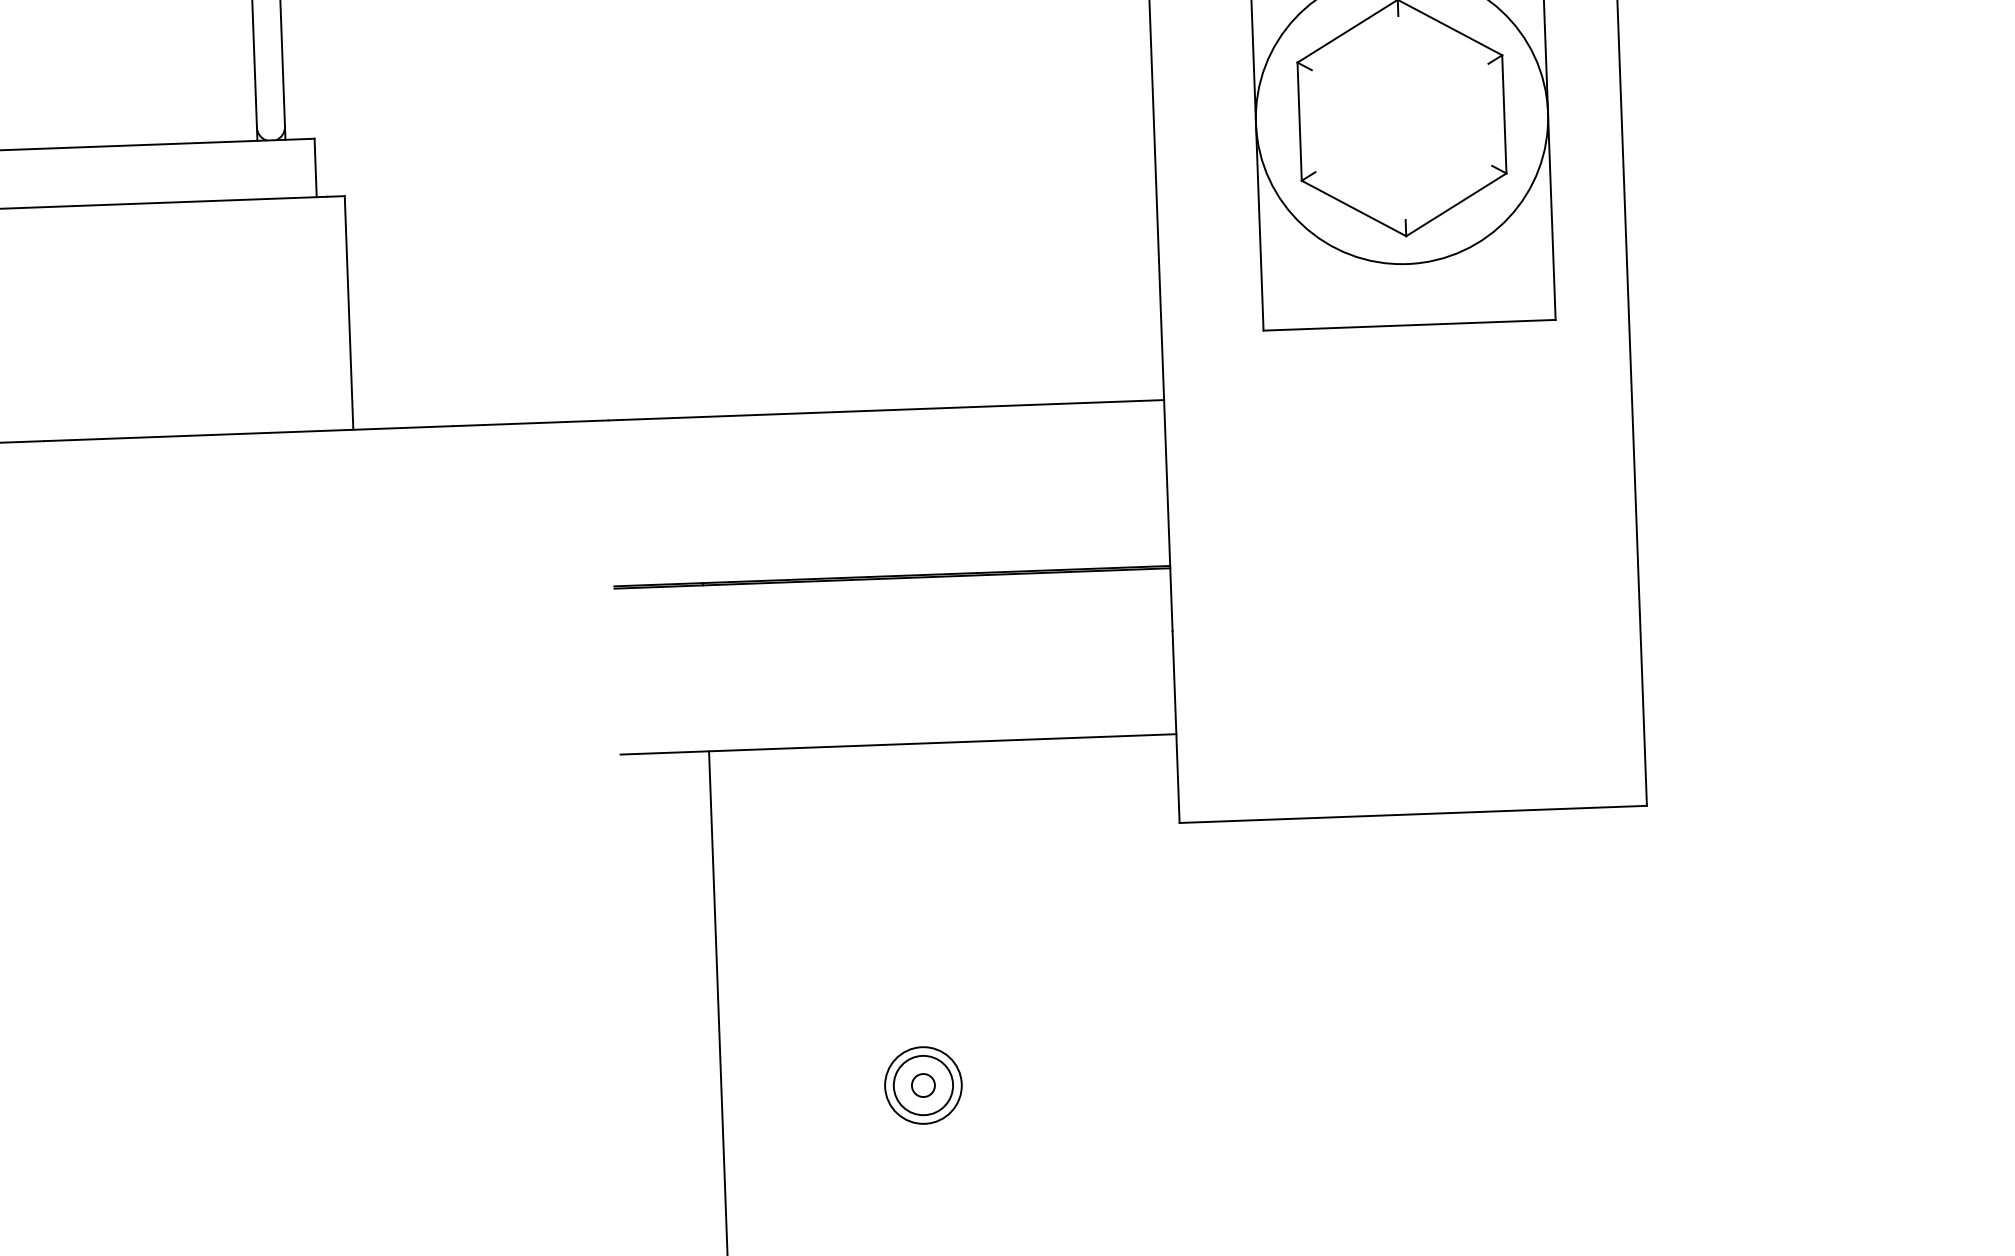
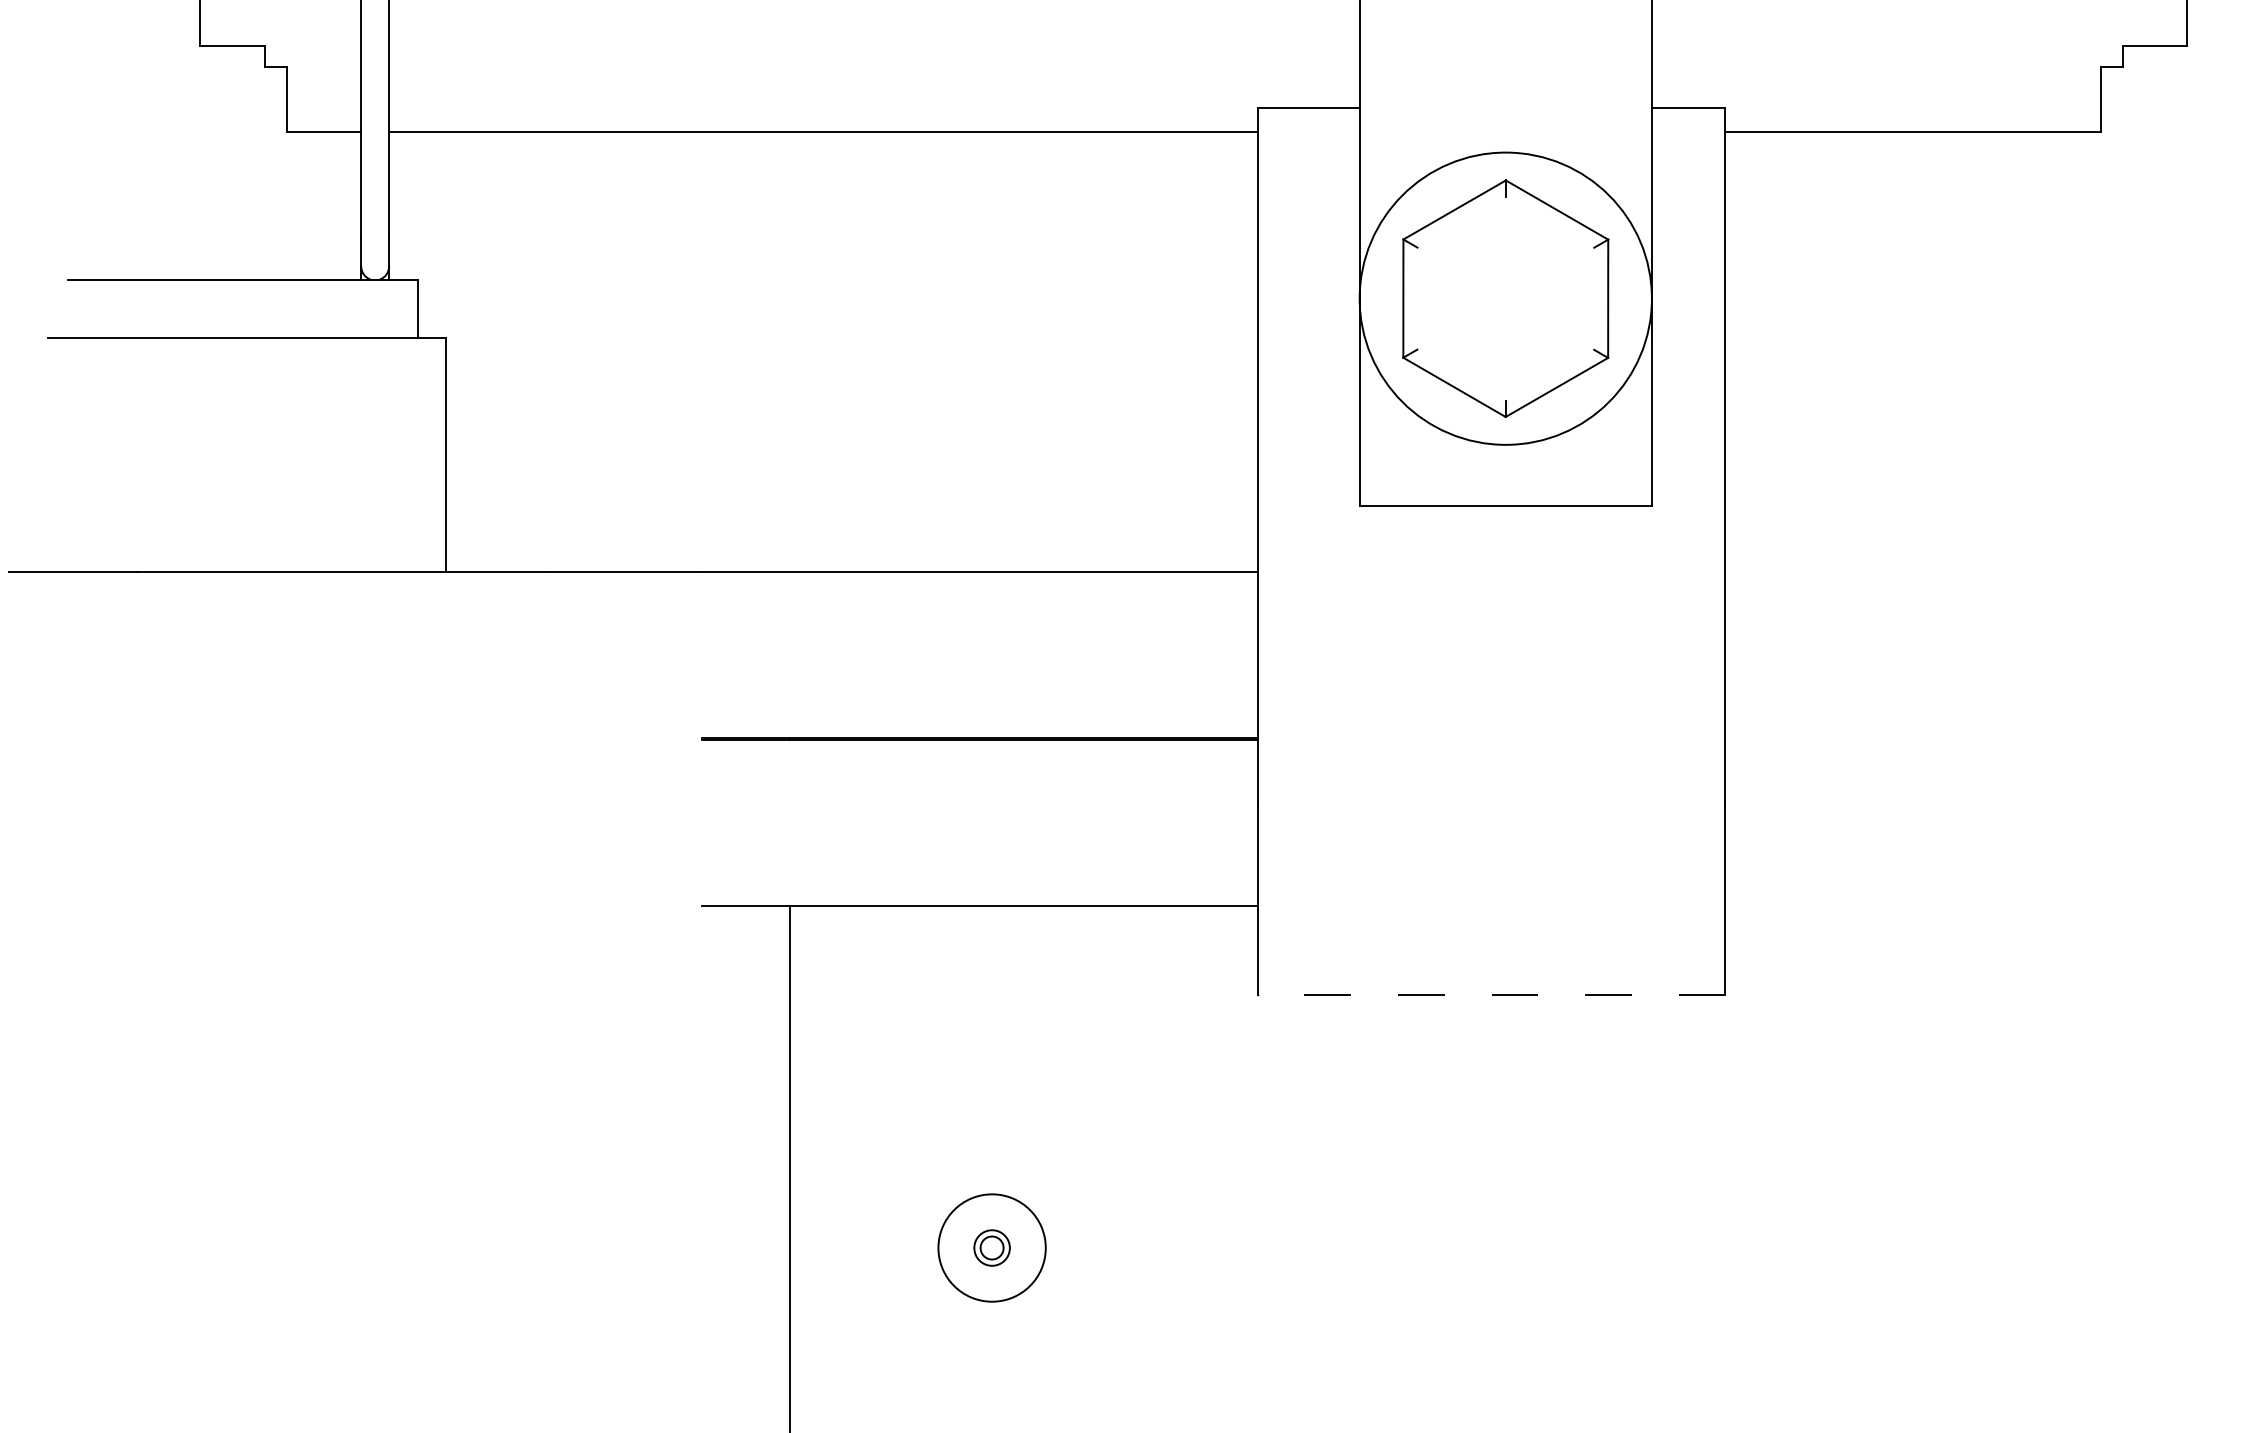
line: (1413, 814) -> (1491, 995), solid -> dashed
circle: (922, 1085) -> (991, 1247), size x0.6
circle: (922, 1085) -> (991, 1247), size x1.4

